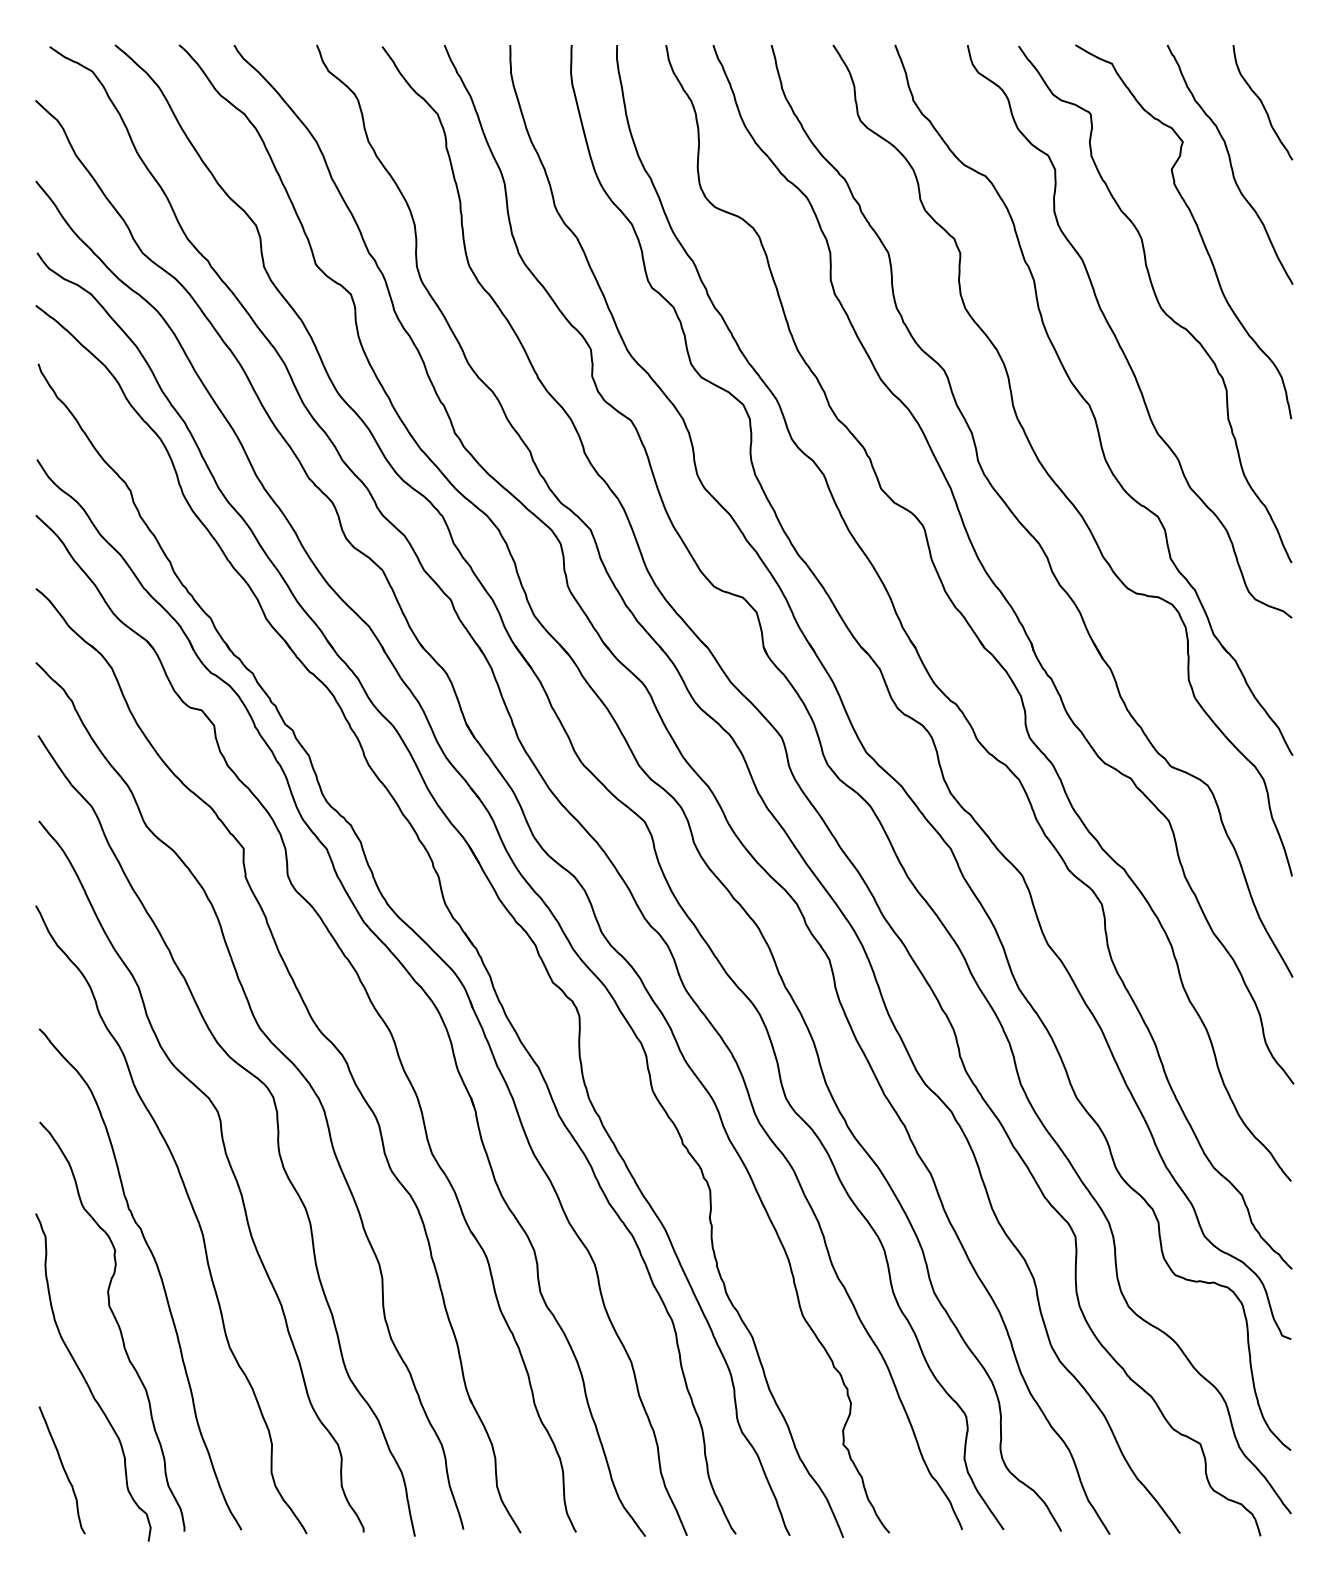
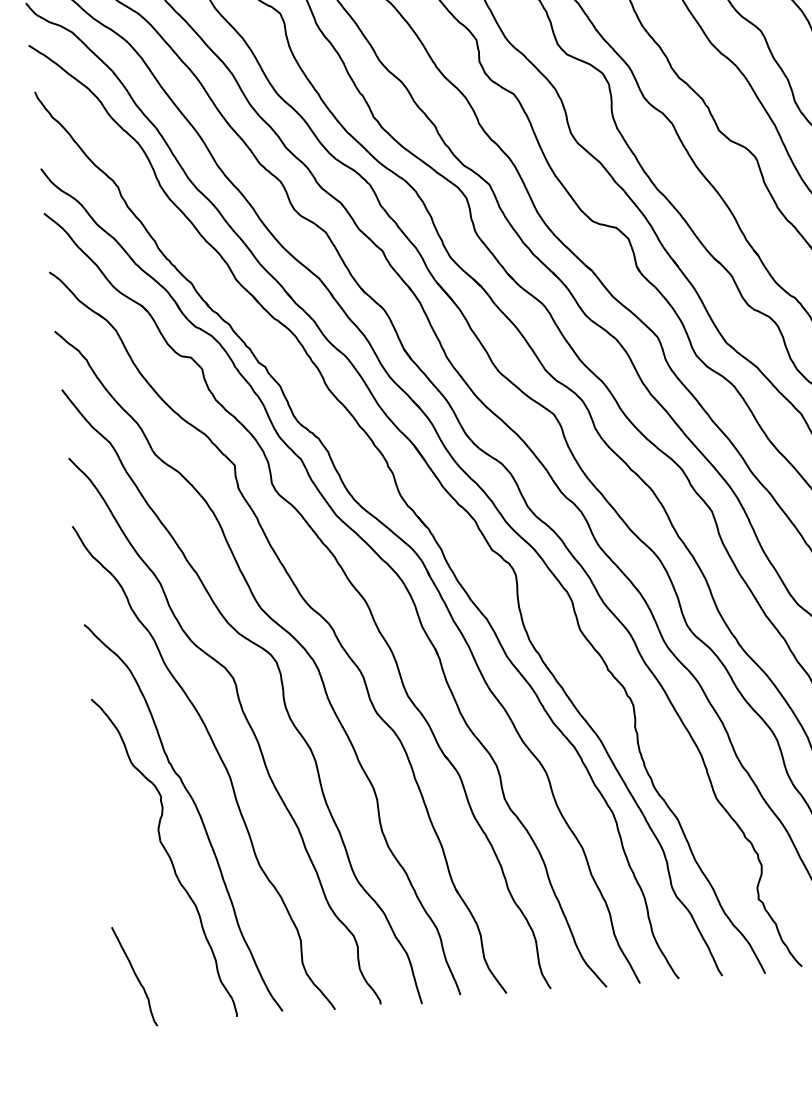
curve: (86, 1380) -> (147, 902), removed

